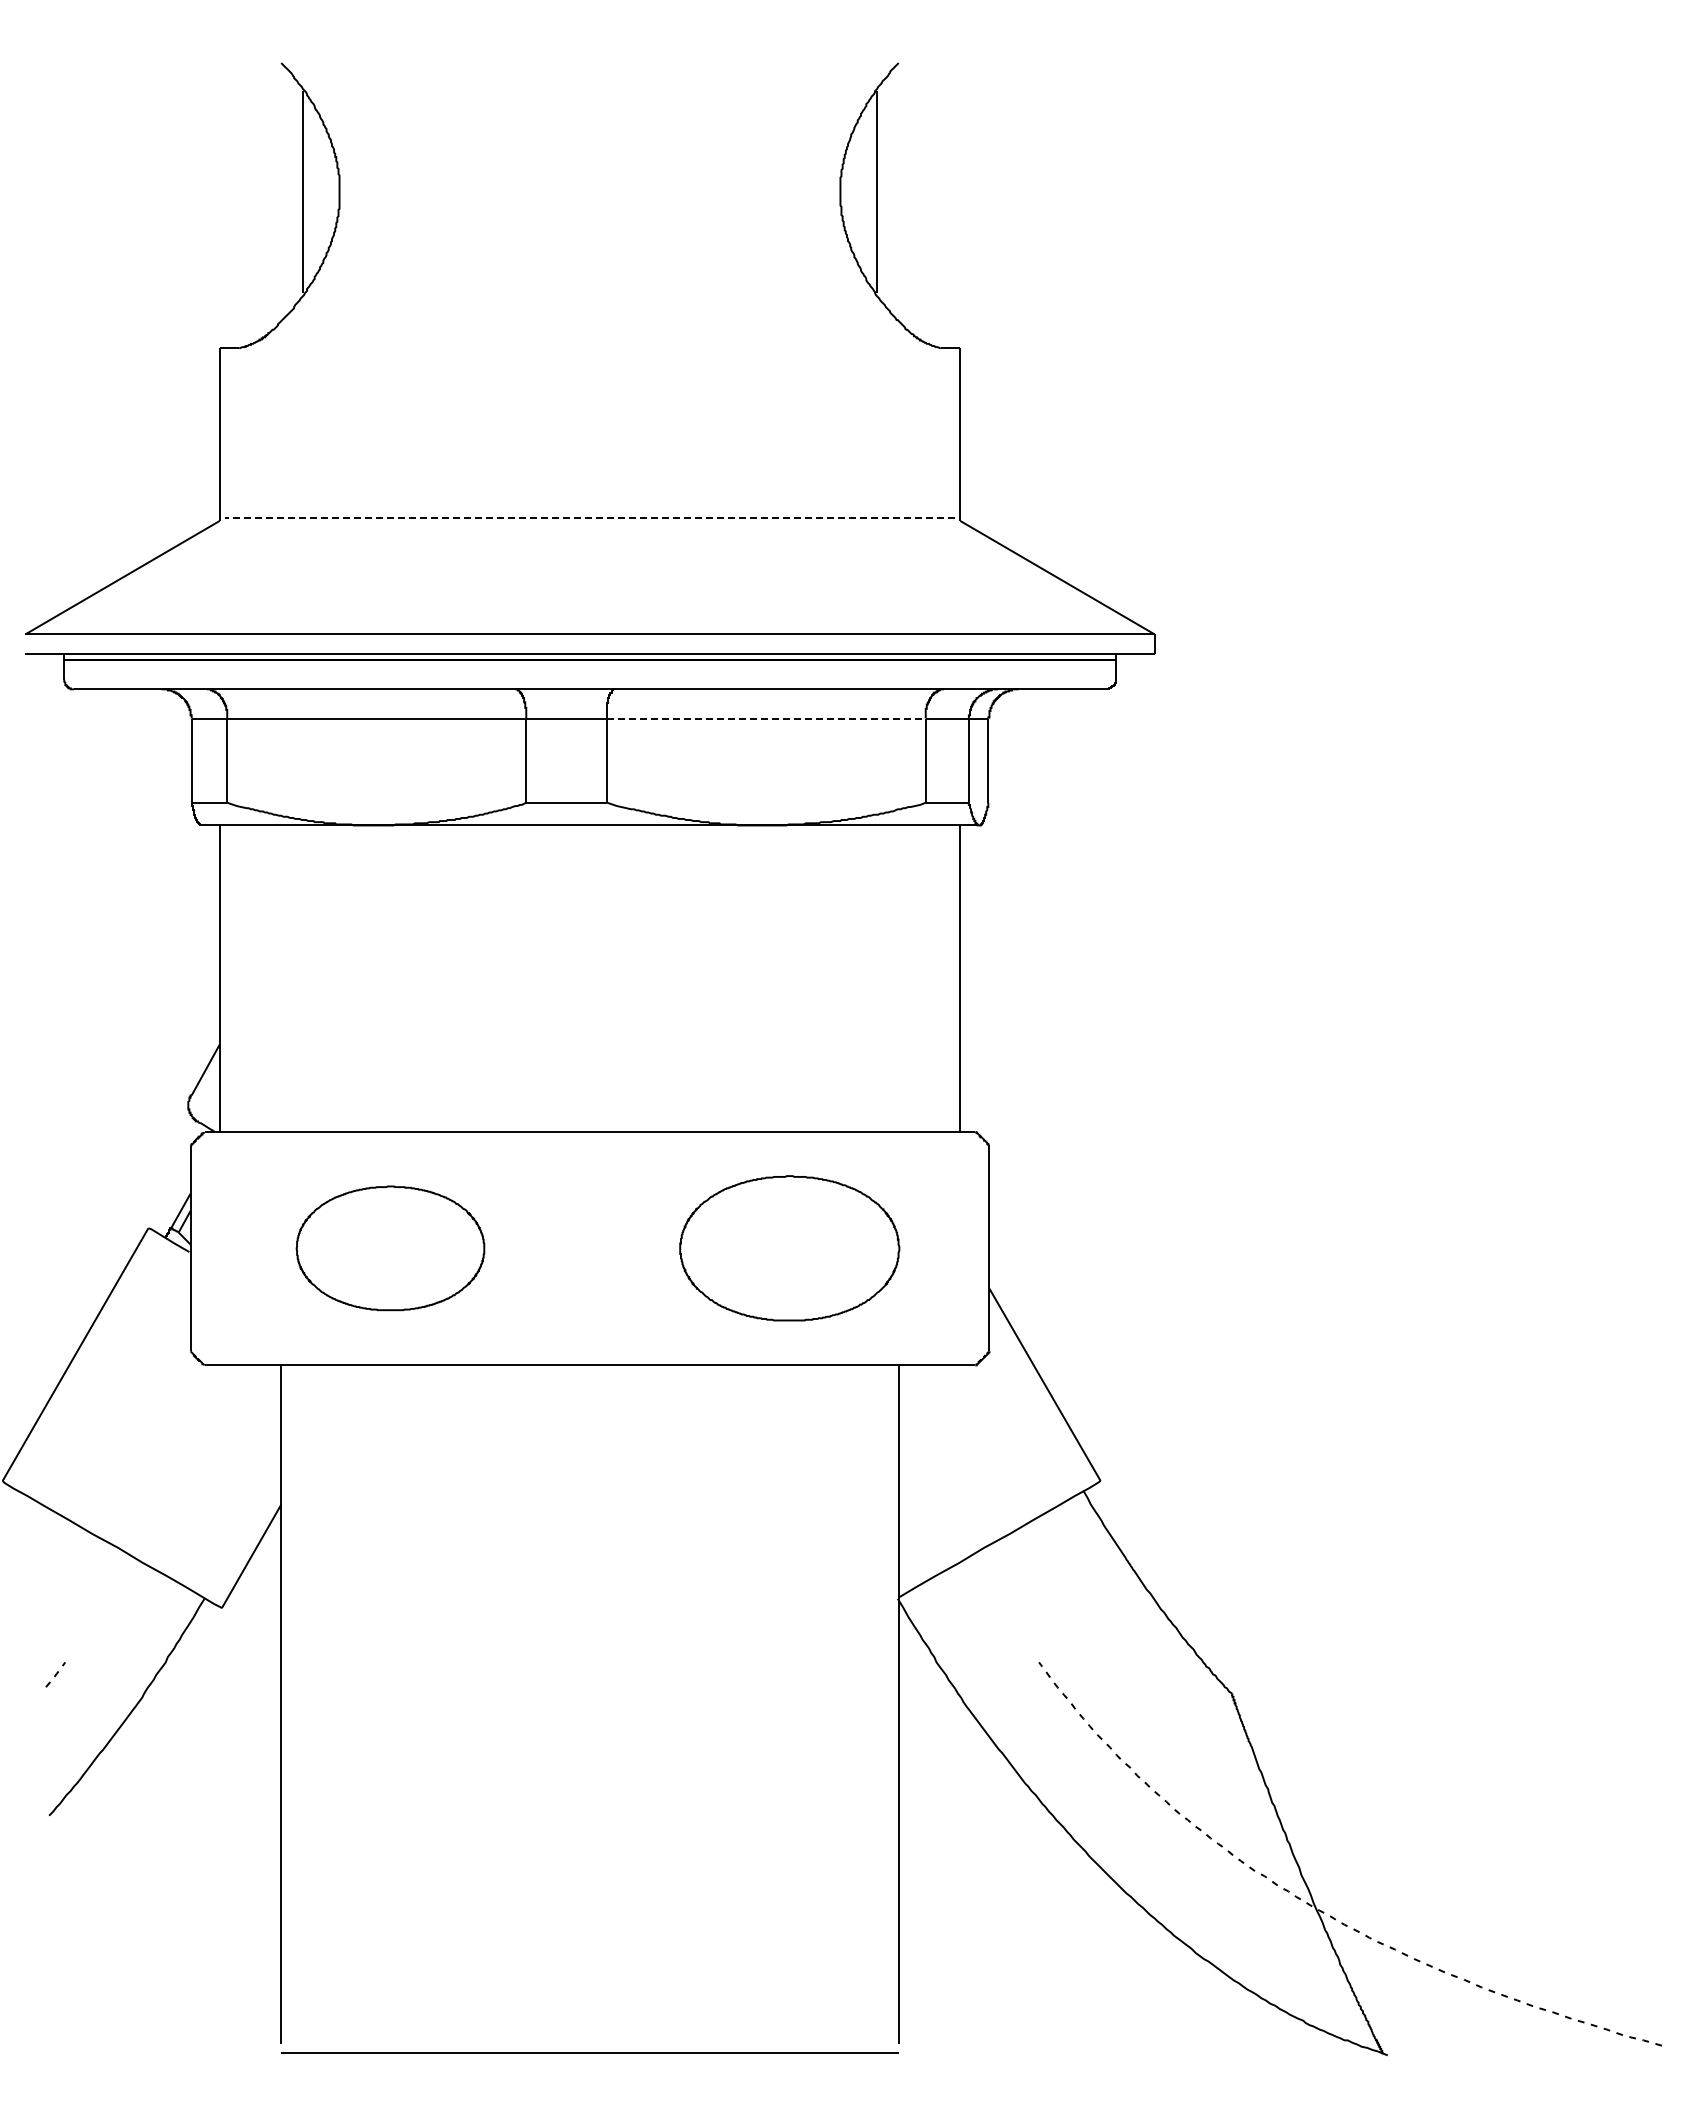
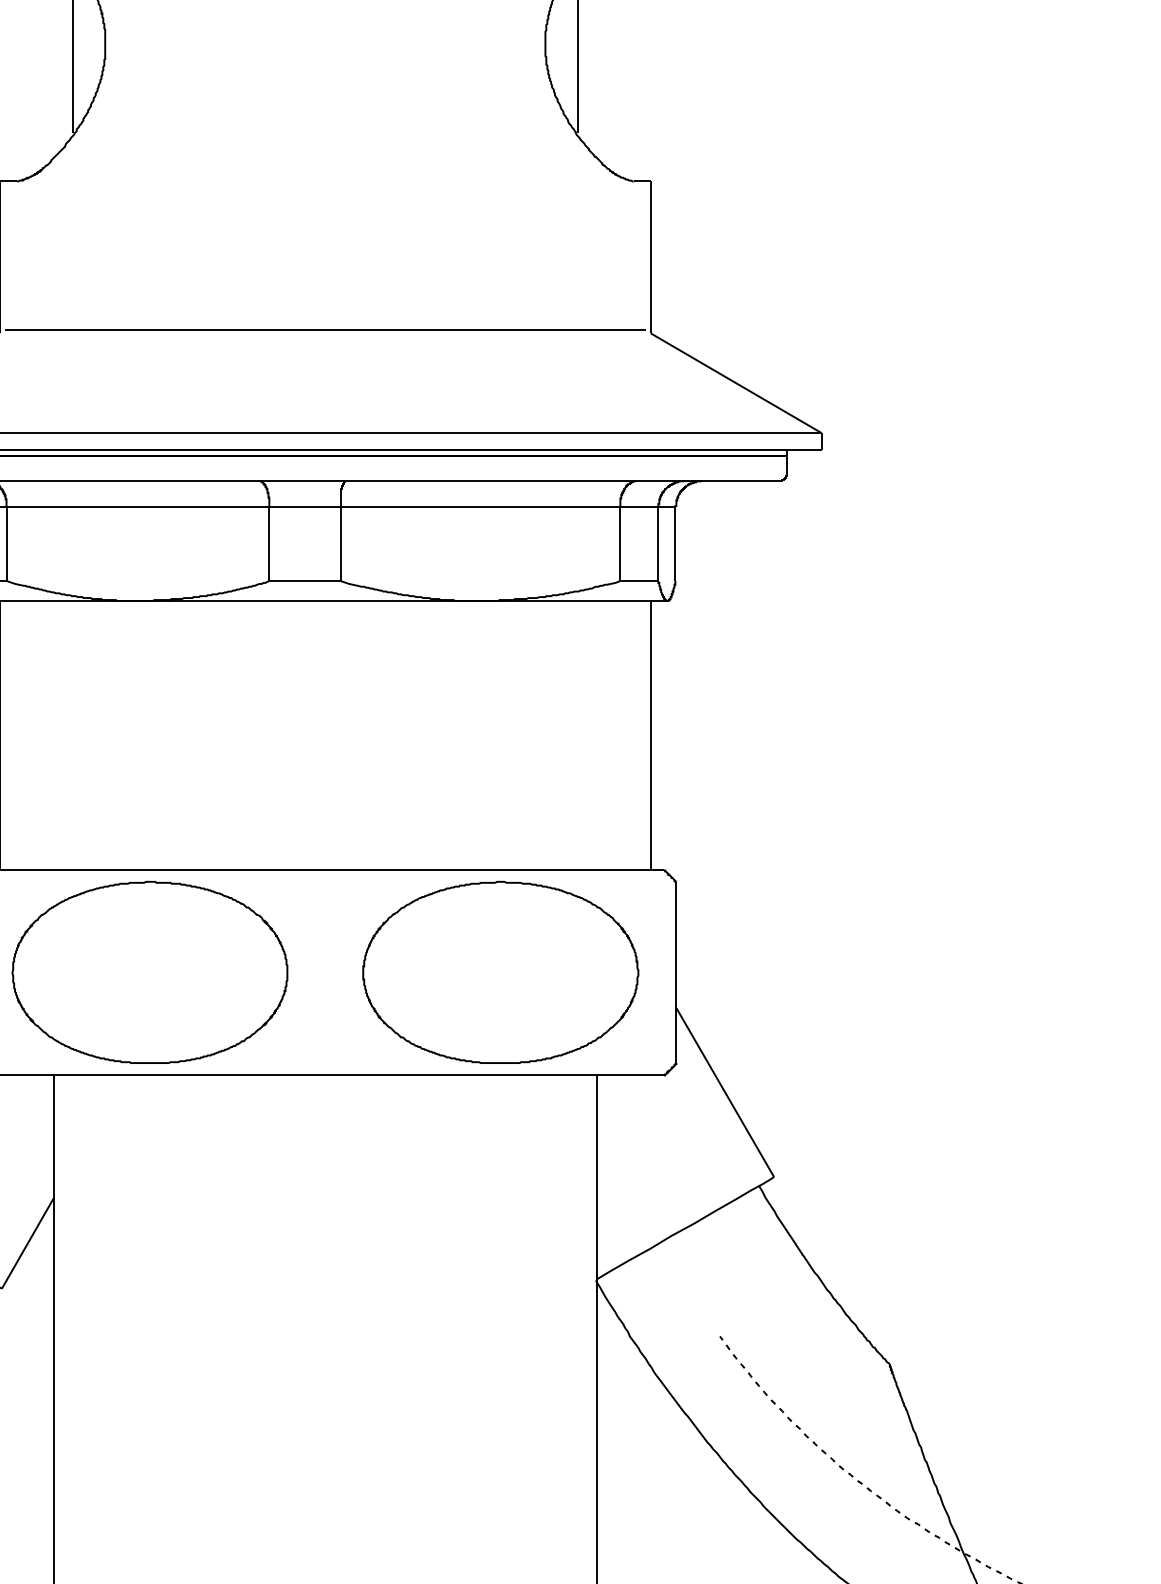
line: (590, 517) -> (325, 330), dashed -> solid
line: (767, 718) -> (481, 506), dashed -> solid
part: (390, 1248) -> (150, 972), size x1.67
part: (789, 1248) -> (500, 972), size x1.43

